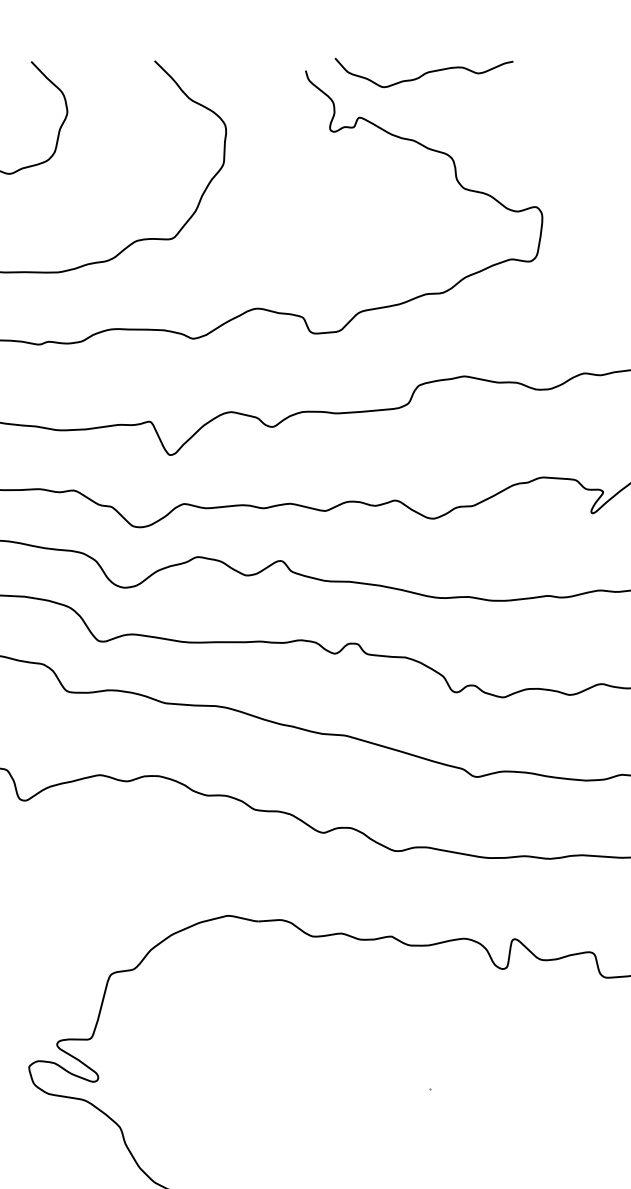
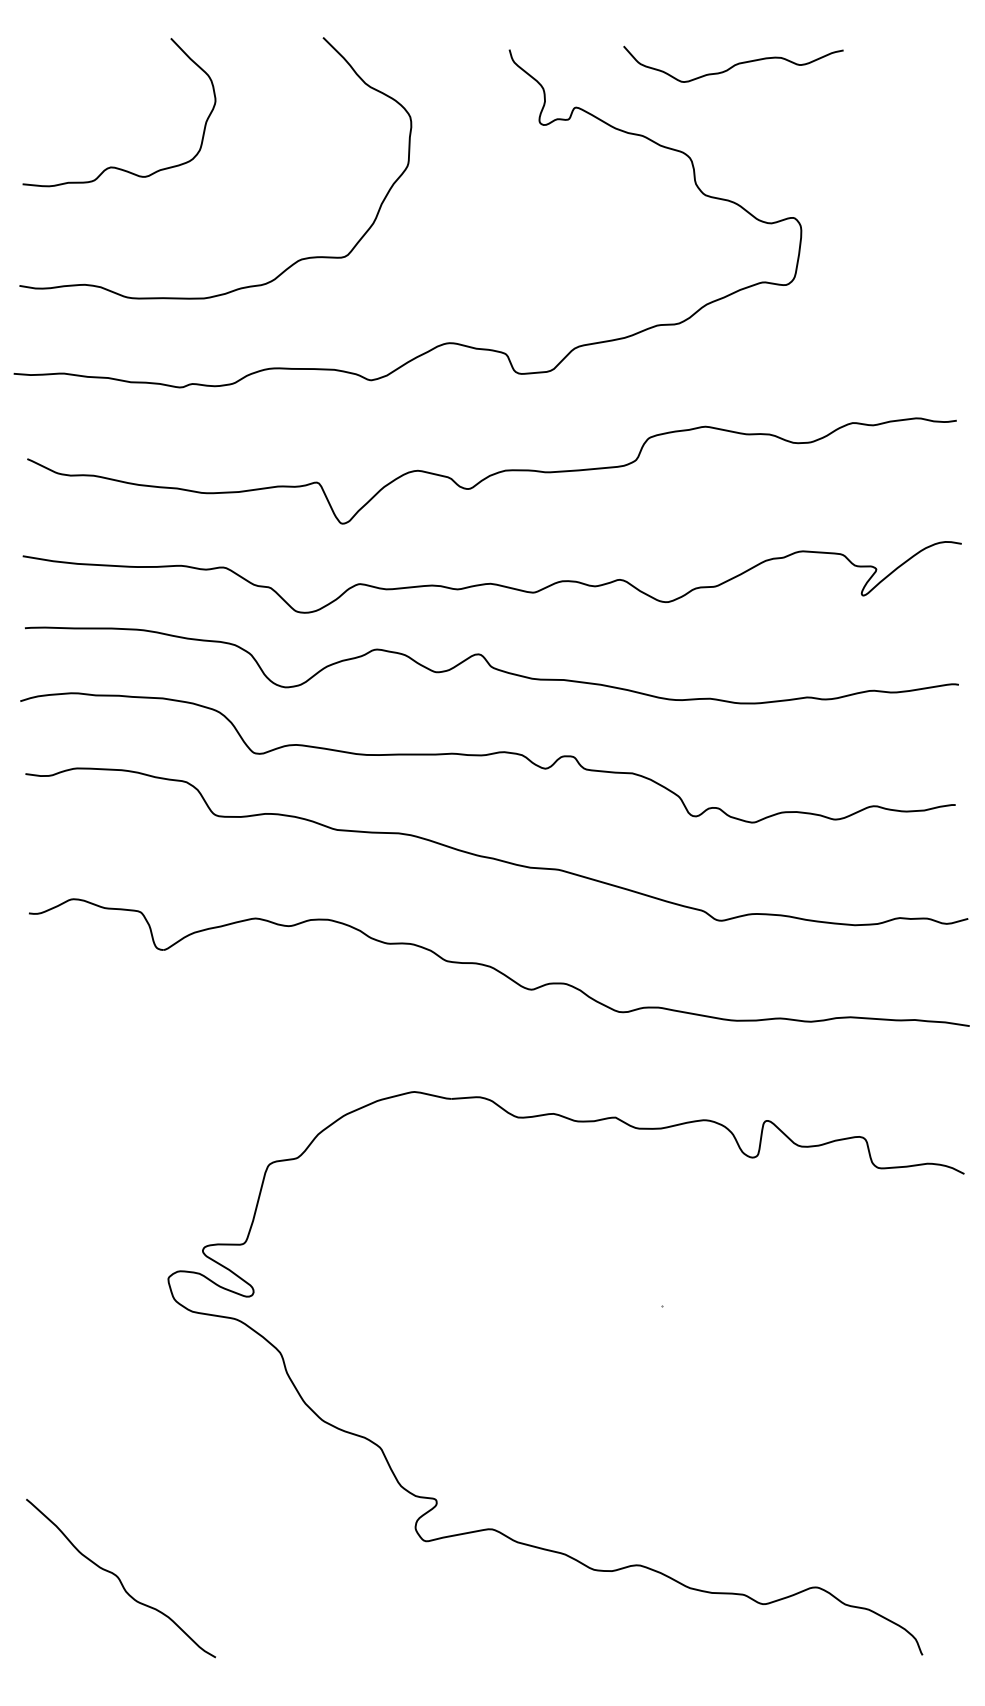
curve: (424, 73) -> (734, 64), moved

